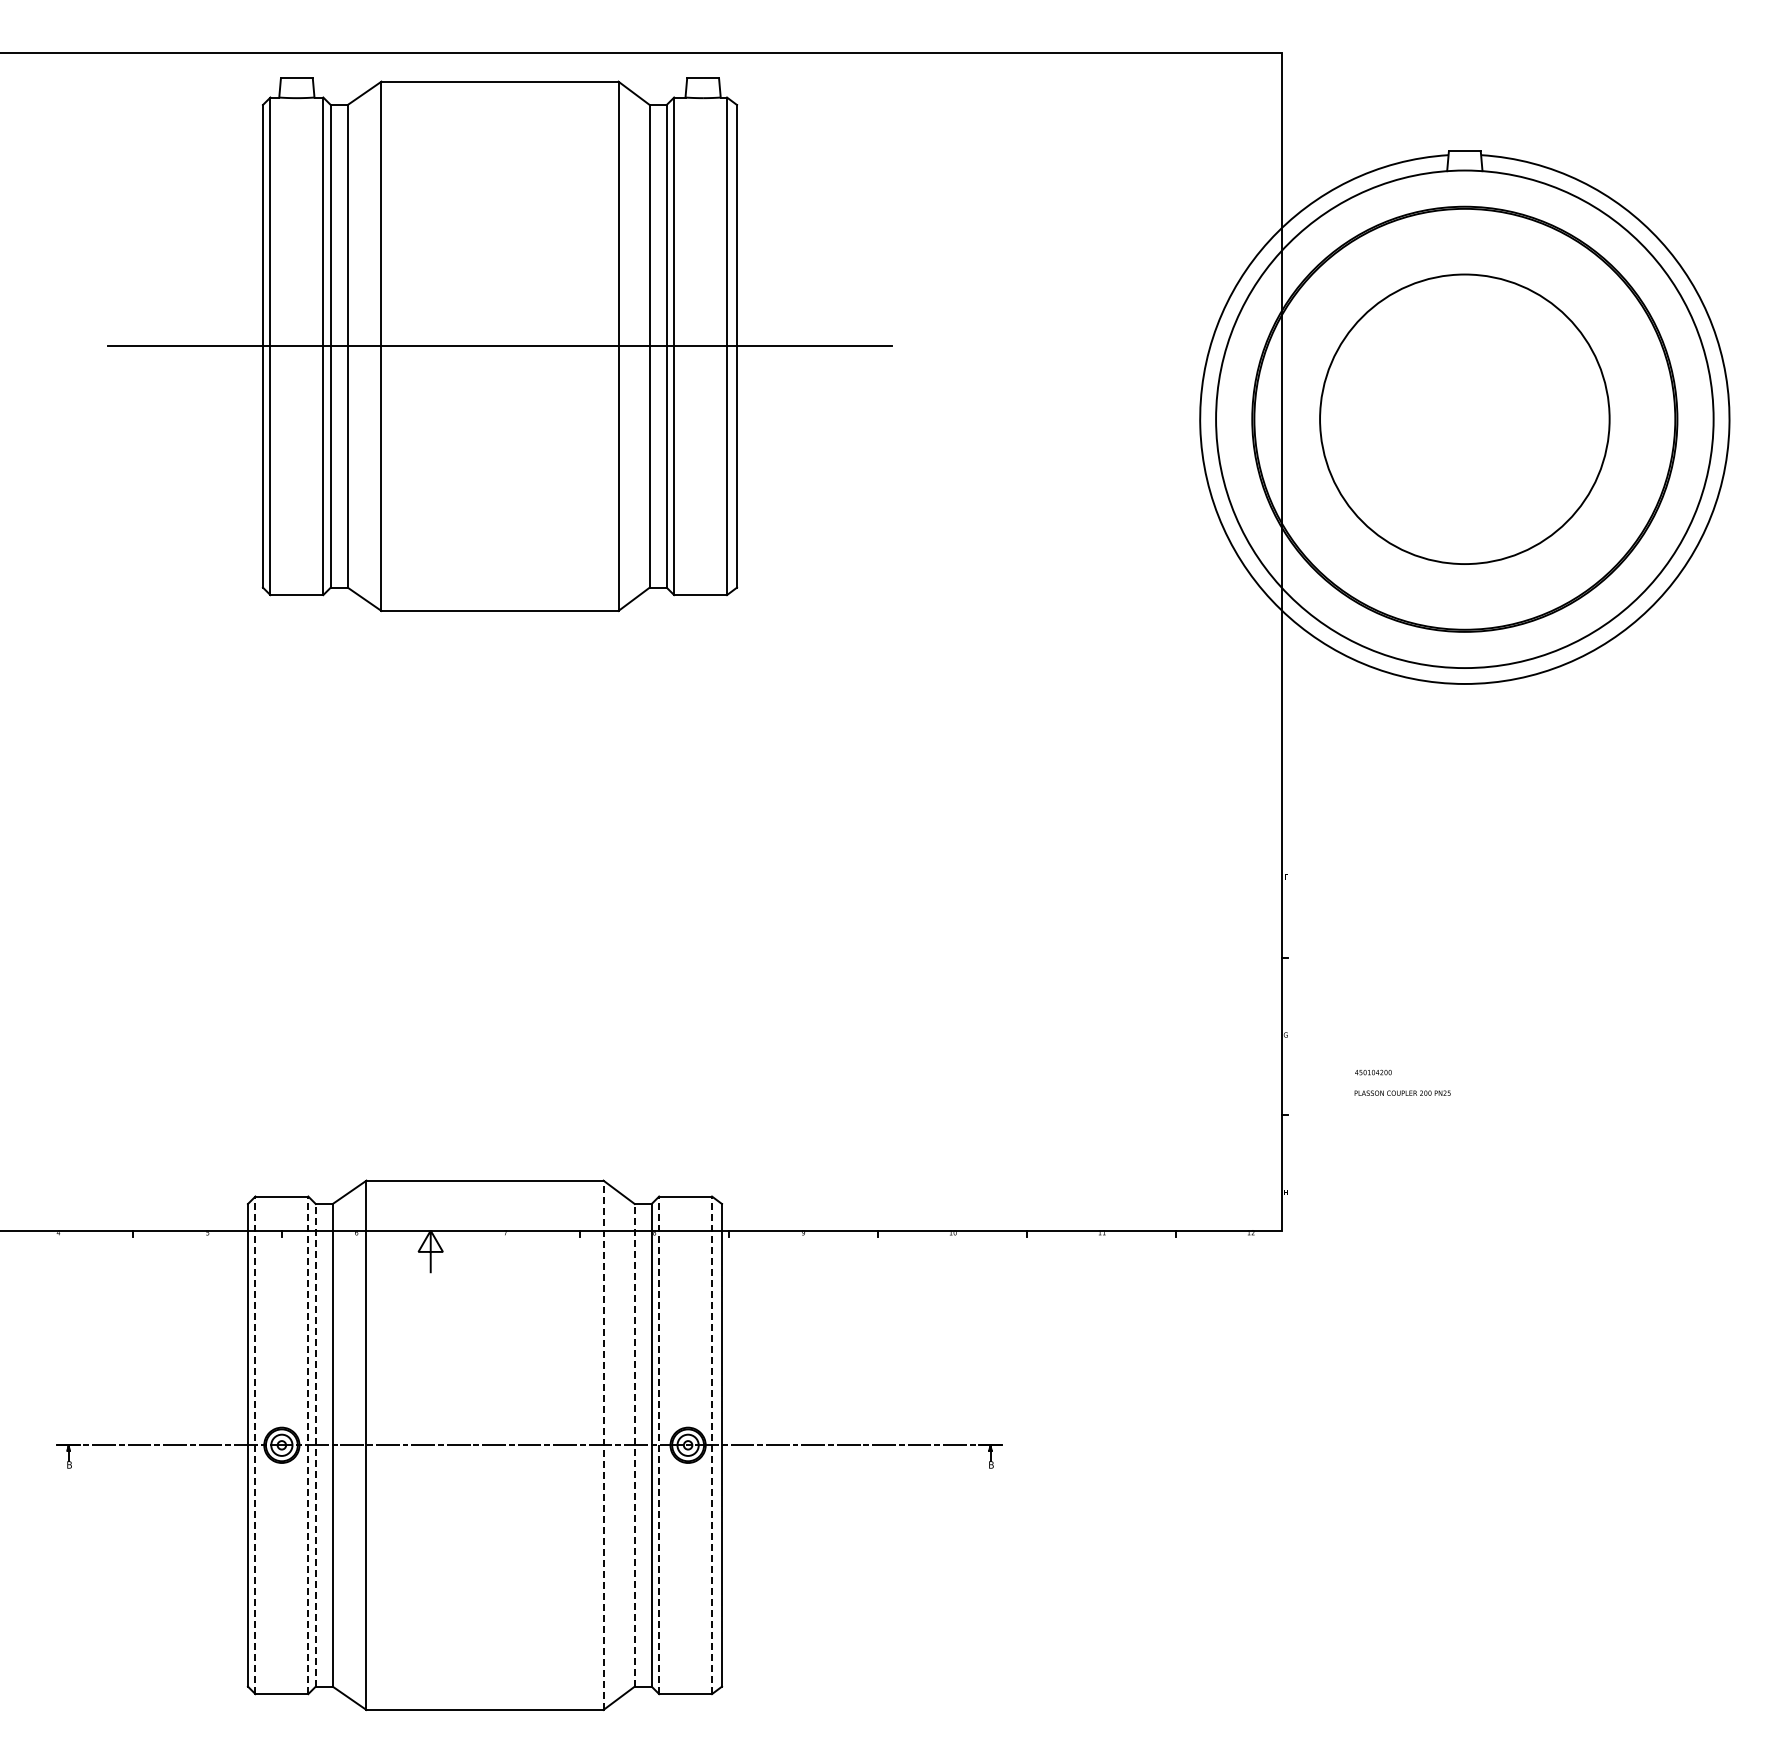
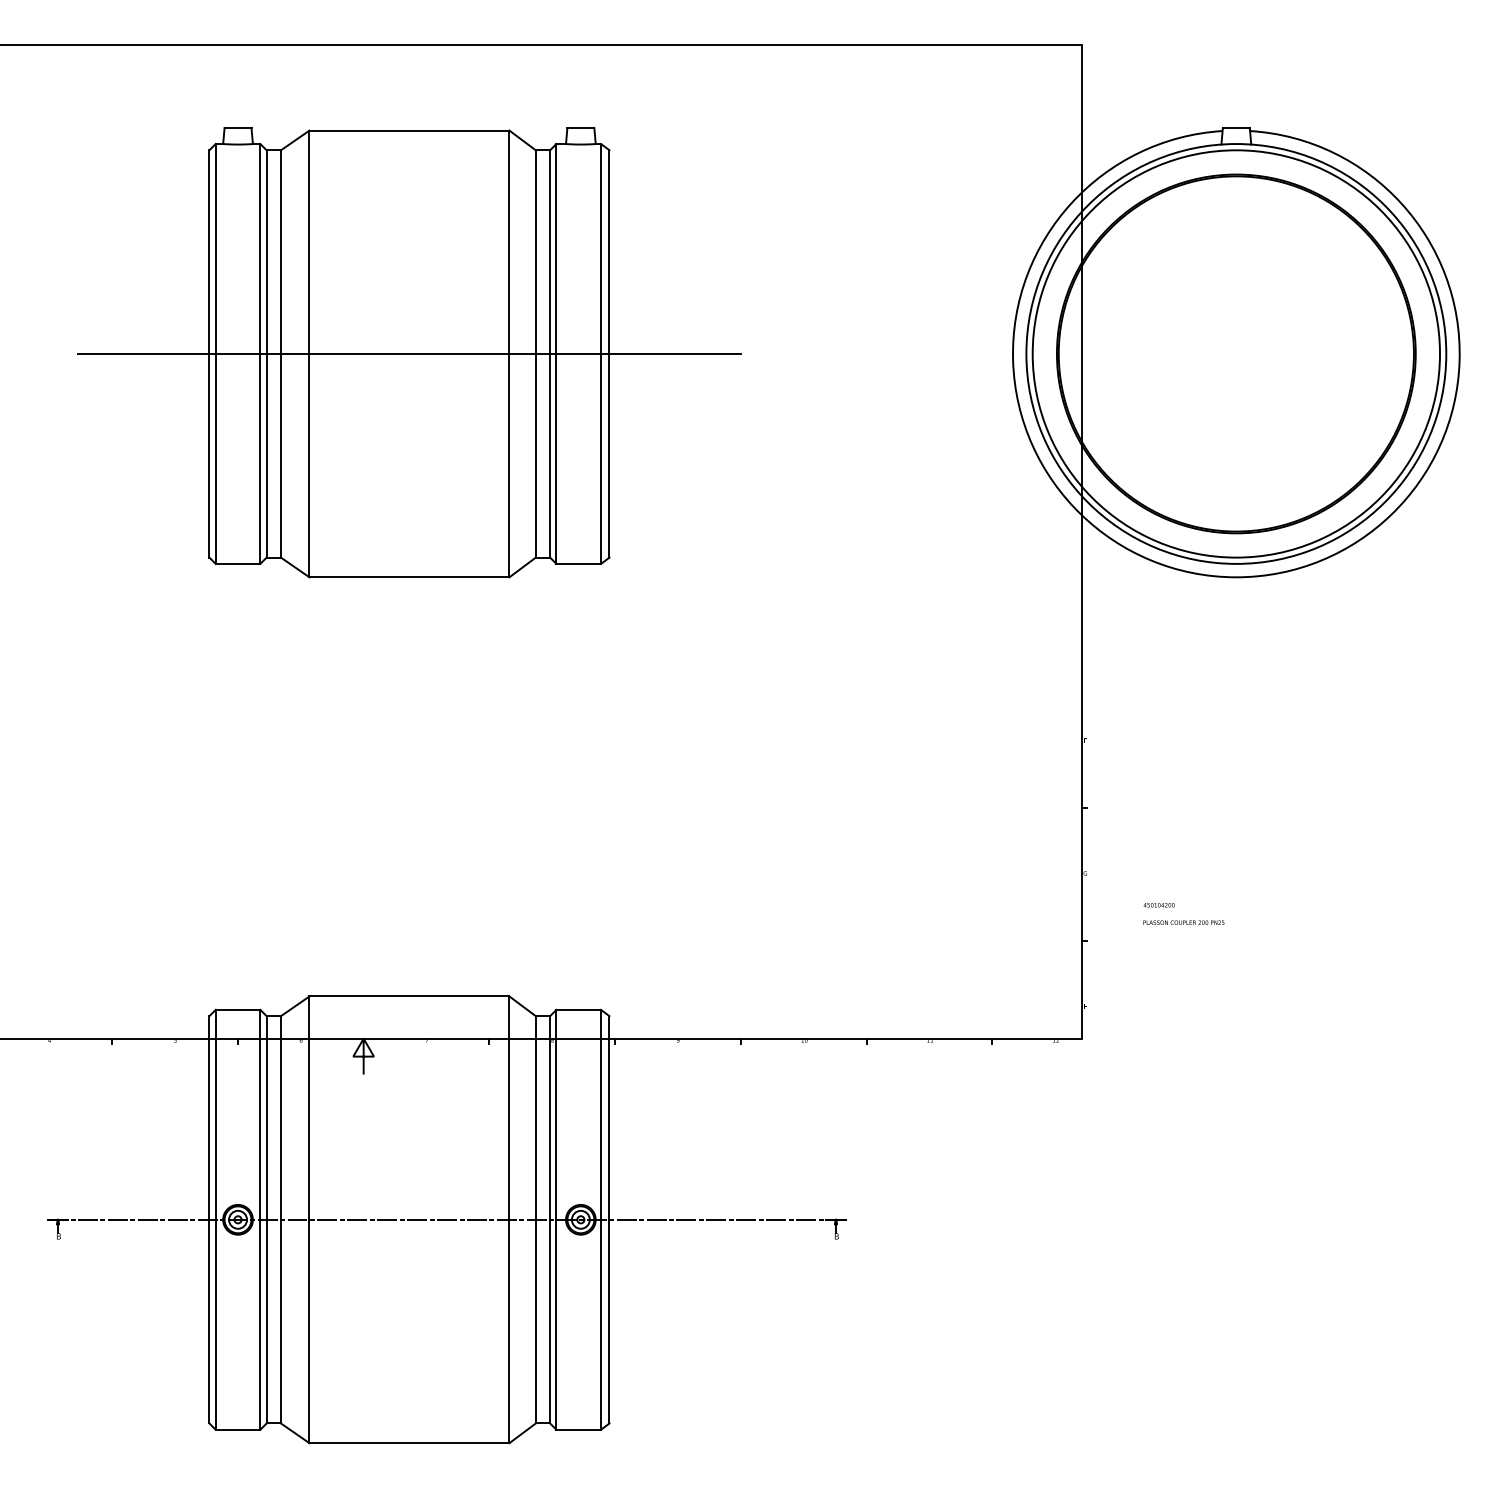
part: (499, 344) -> (409, 352), moved
circle: (1464, 419) -> (1236, 354), size x1.67
line: (315, 1444) -> (266, 1219), dashed -> solid
line: (634, 1444) -> (535, 1219), dashed -> solid
line: (255, 1445) -> (215, 1219), dashed -> solid
line: (308, 1445) -> (260, 1219), dashed -> solid
line: (603, 1445) -> (509, 1219), dashed -> solid
line: (659, 1445) -> (556, 1219), dashed -> solid
line: (712, 1445) -> (601, 1219), dashed -> solid

